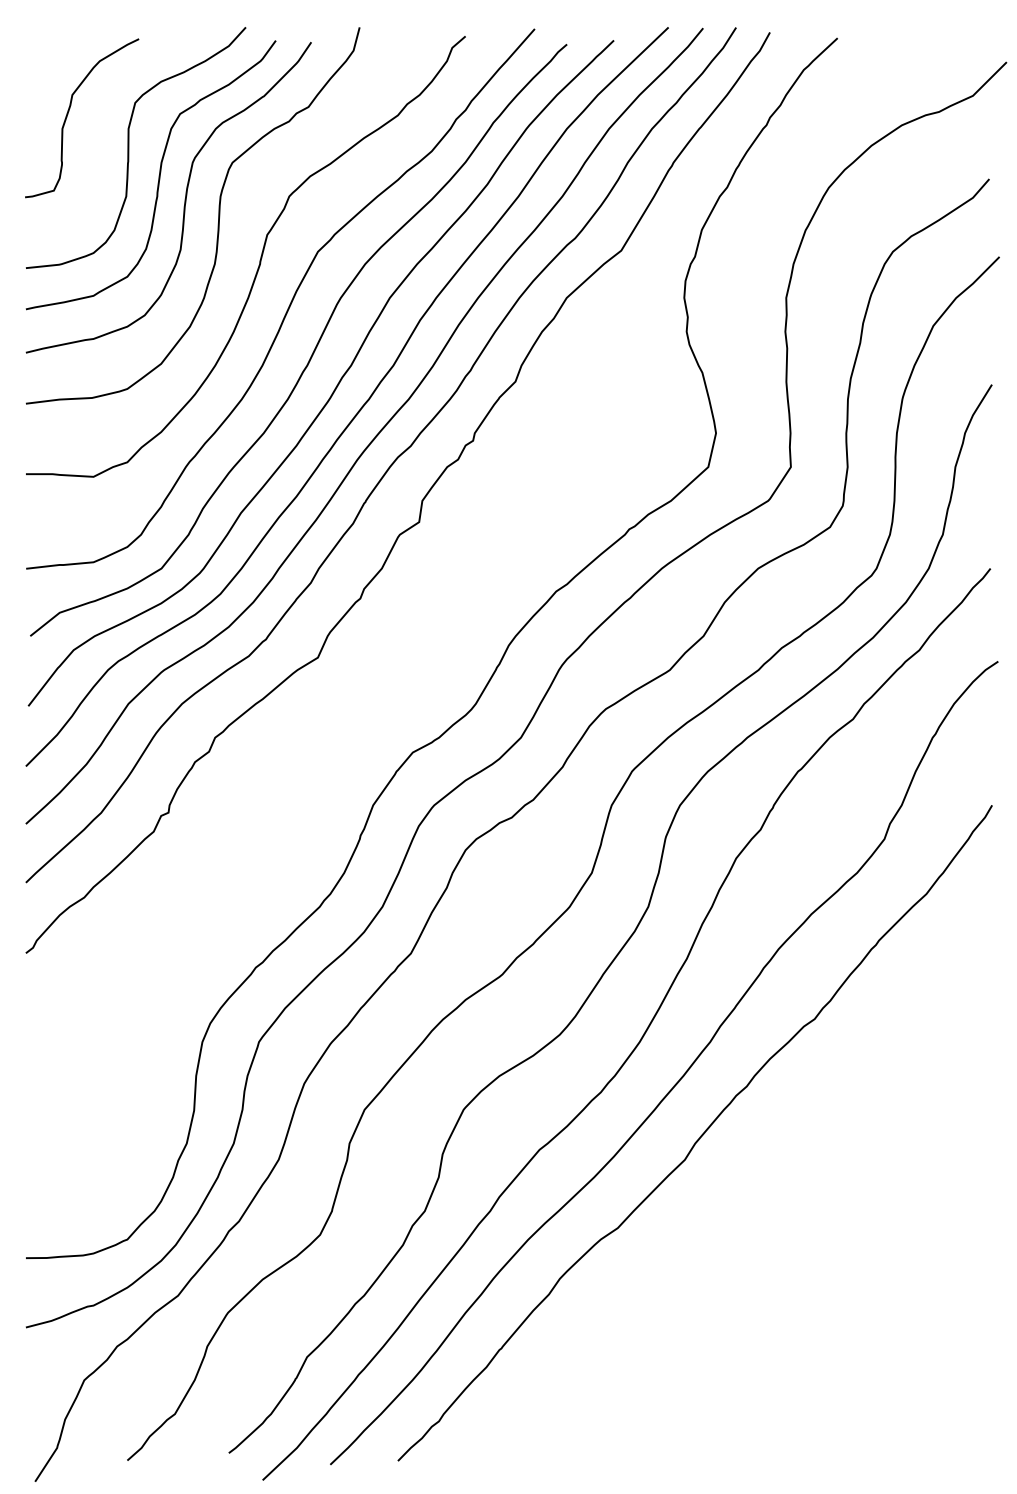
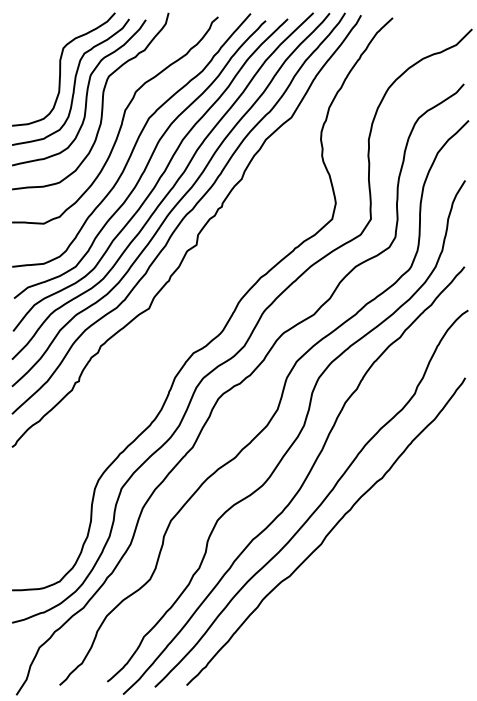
curve: (69, 116) -> (32, 54), removed

